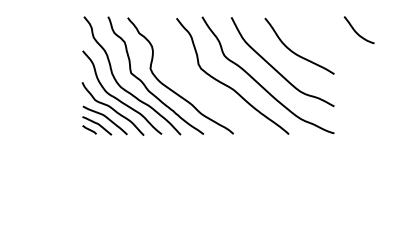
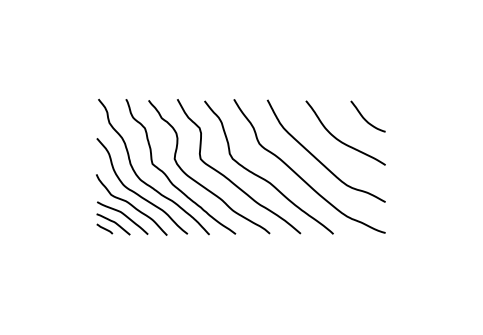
curve: (356, 31) -> (365, 118), moved
curve: (199, 86) -> (230, 179), added

